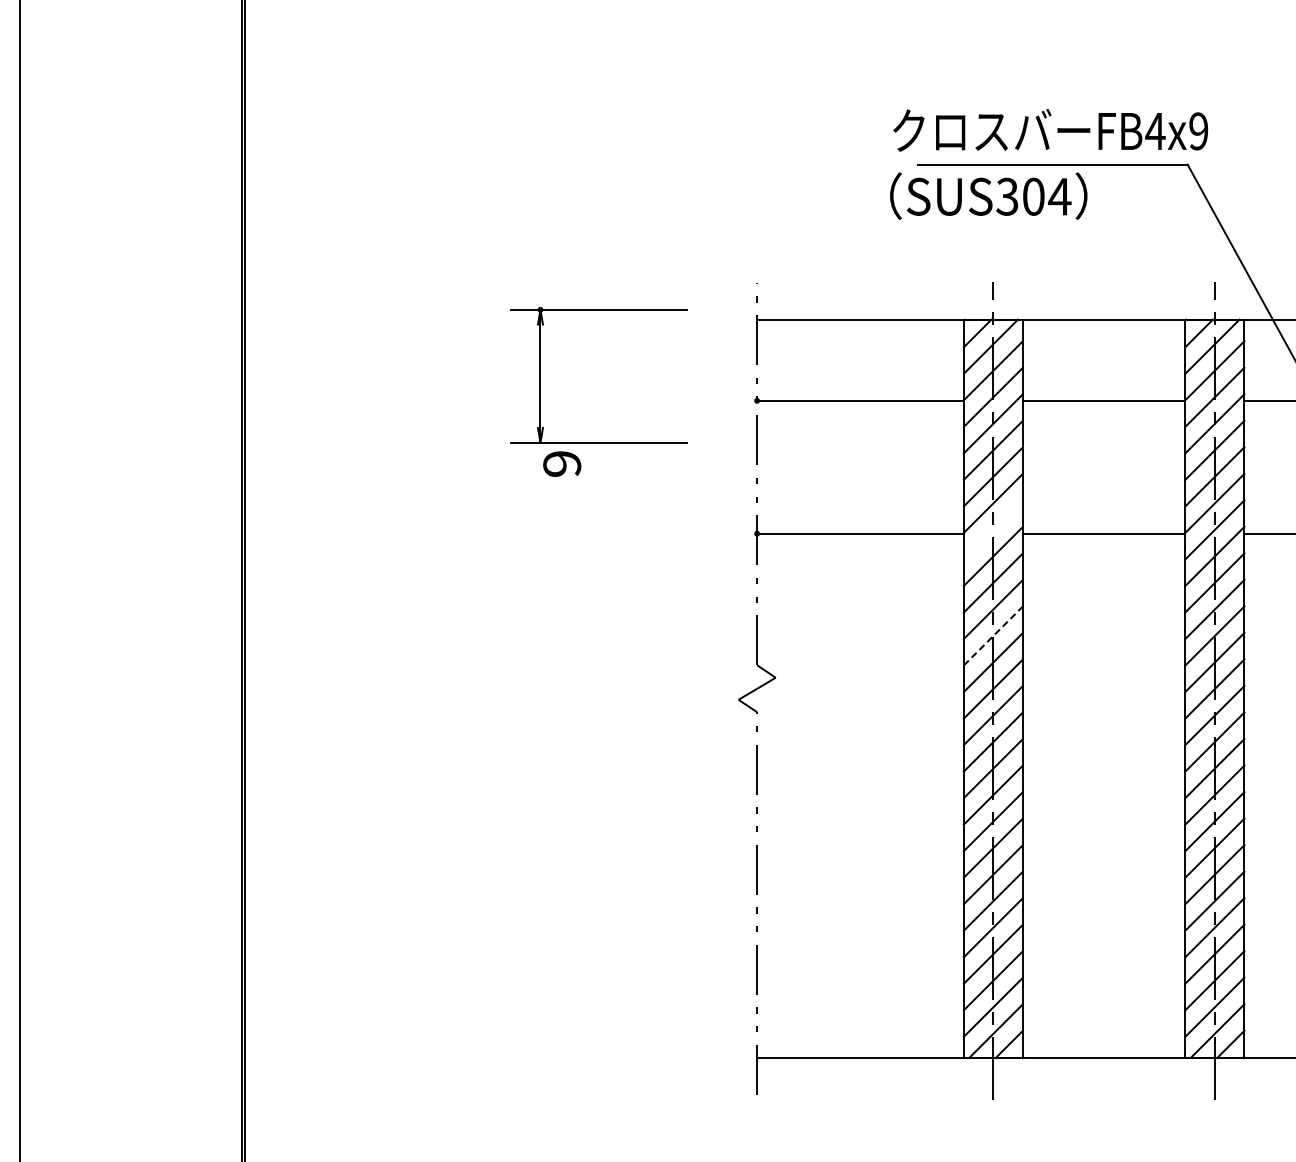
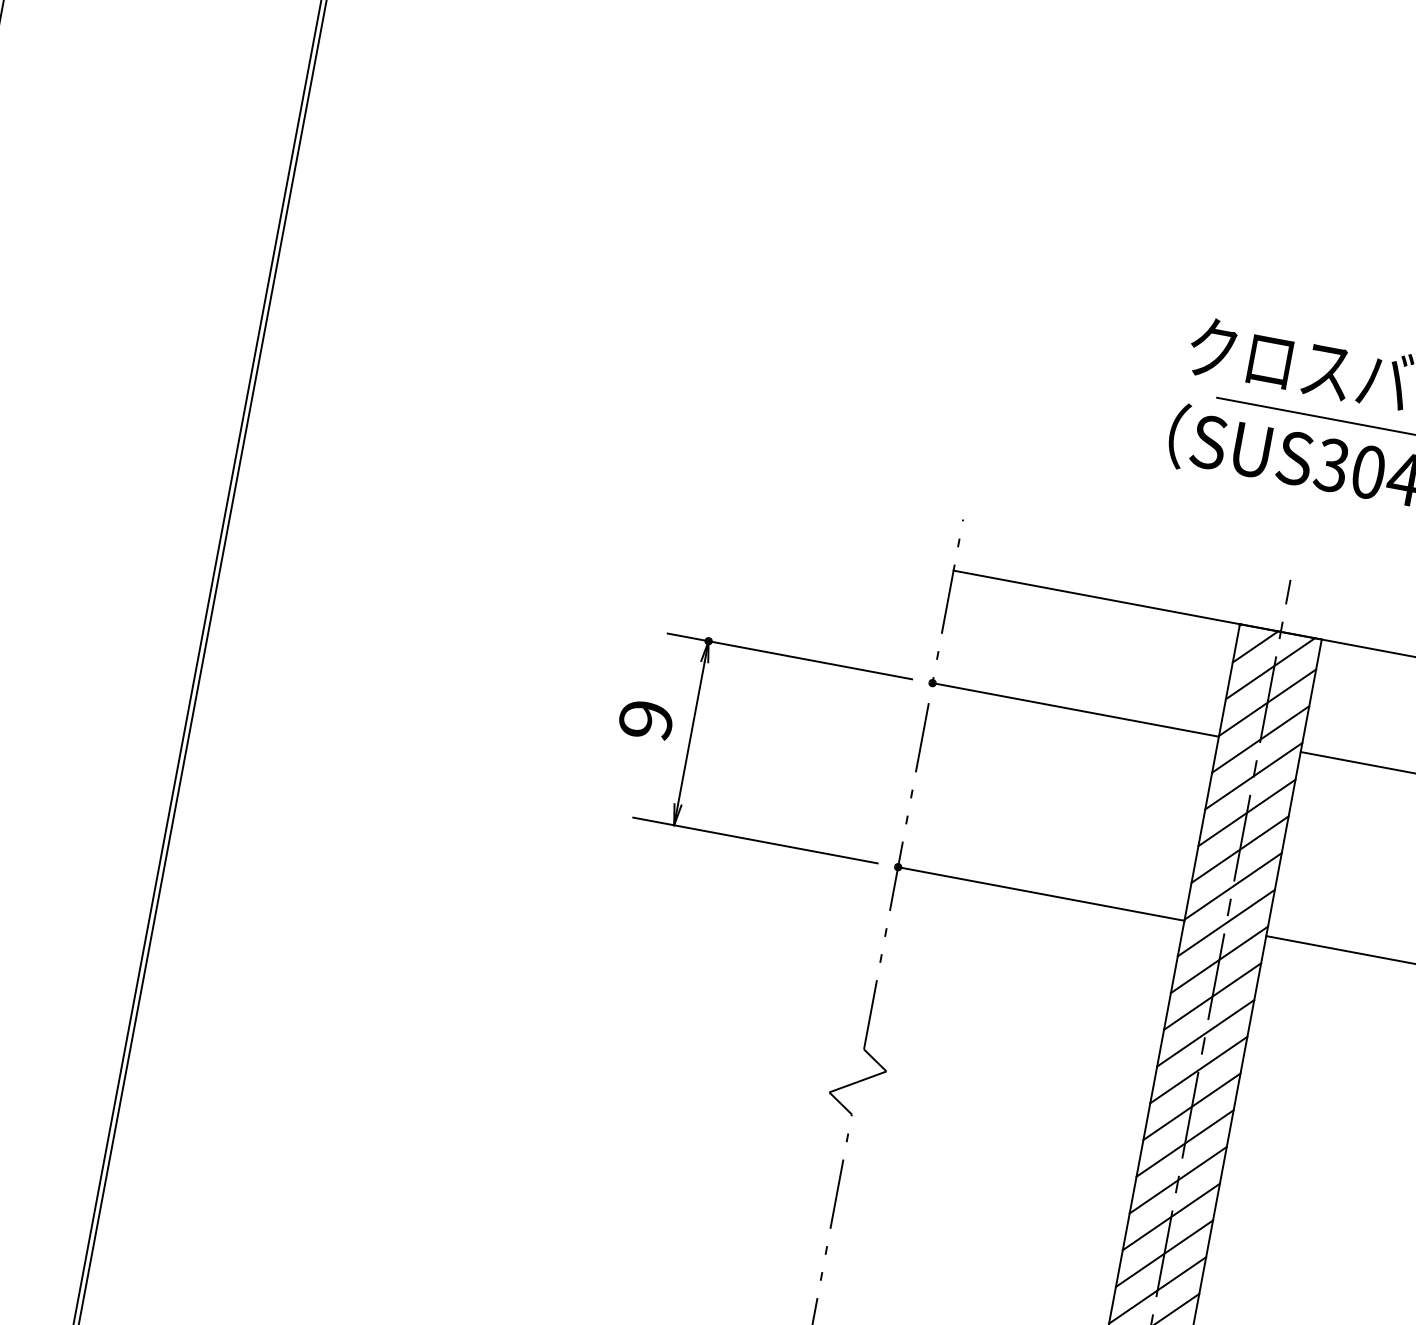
part: (540, 375) -> (691, 732), moved
line: (992, 529) -> (1225, 922), added
line: (993, 635) -> (1199, 1069), dashed -> solid

